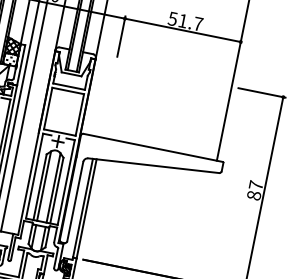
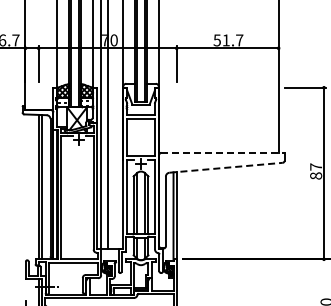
line: (154, 147) -> (223, 152), solid -> dashed
line: (154, 165) -> (226, 167), solid -> dashed

